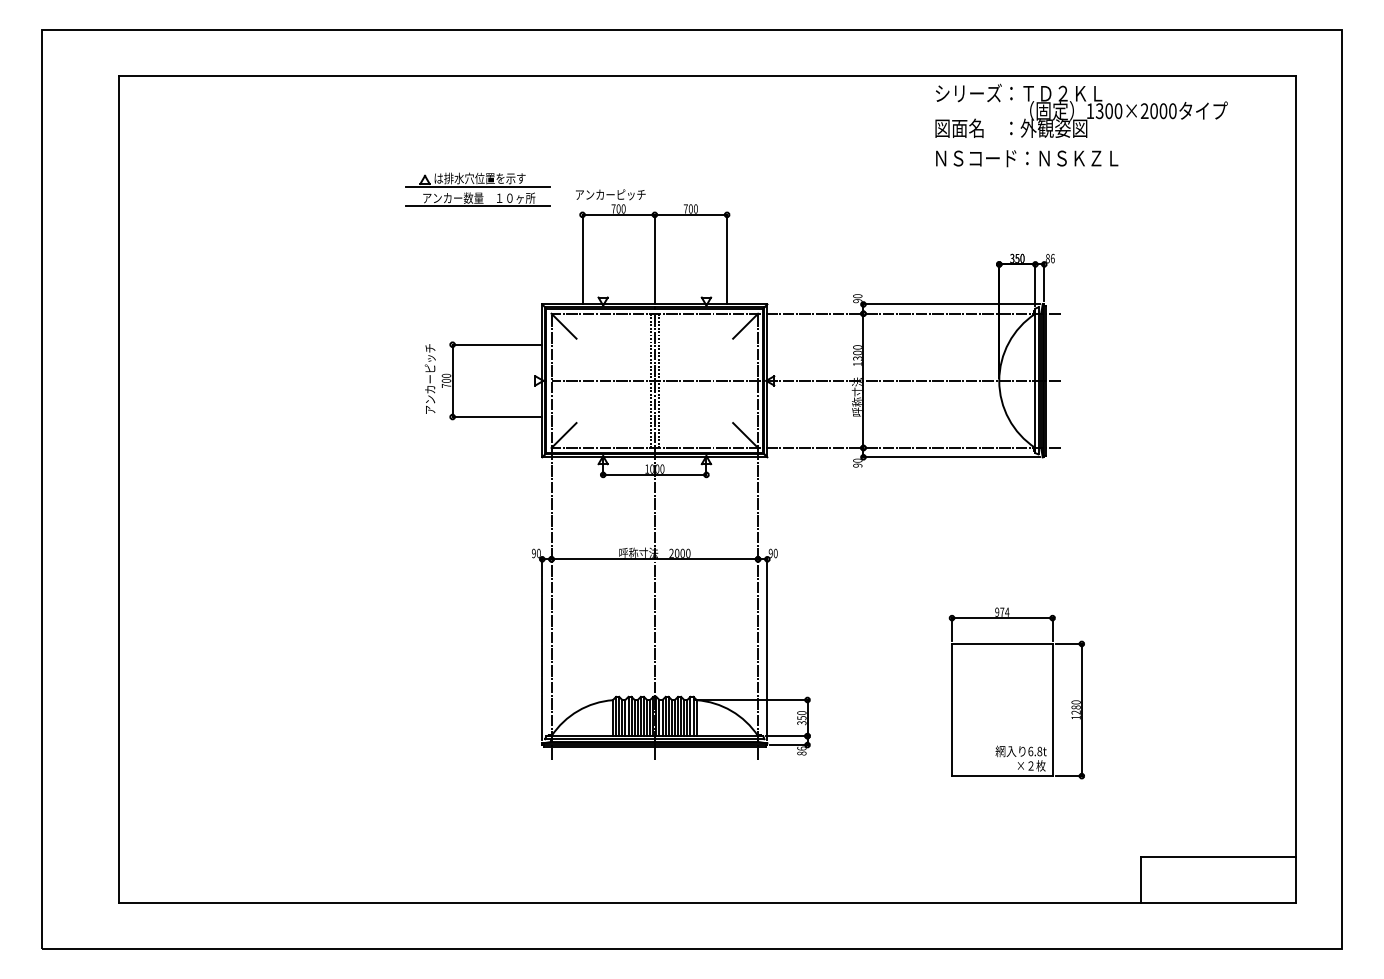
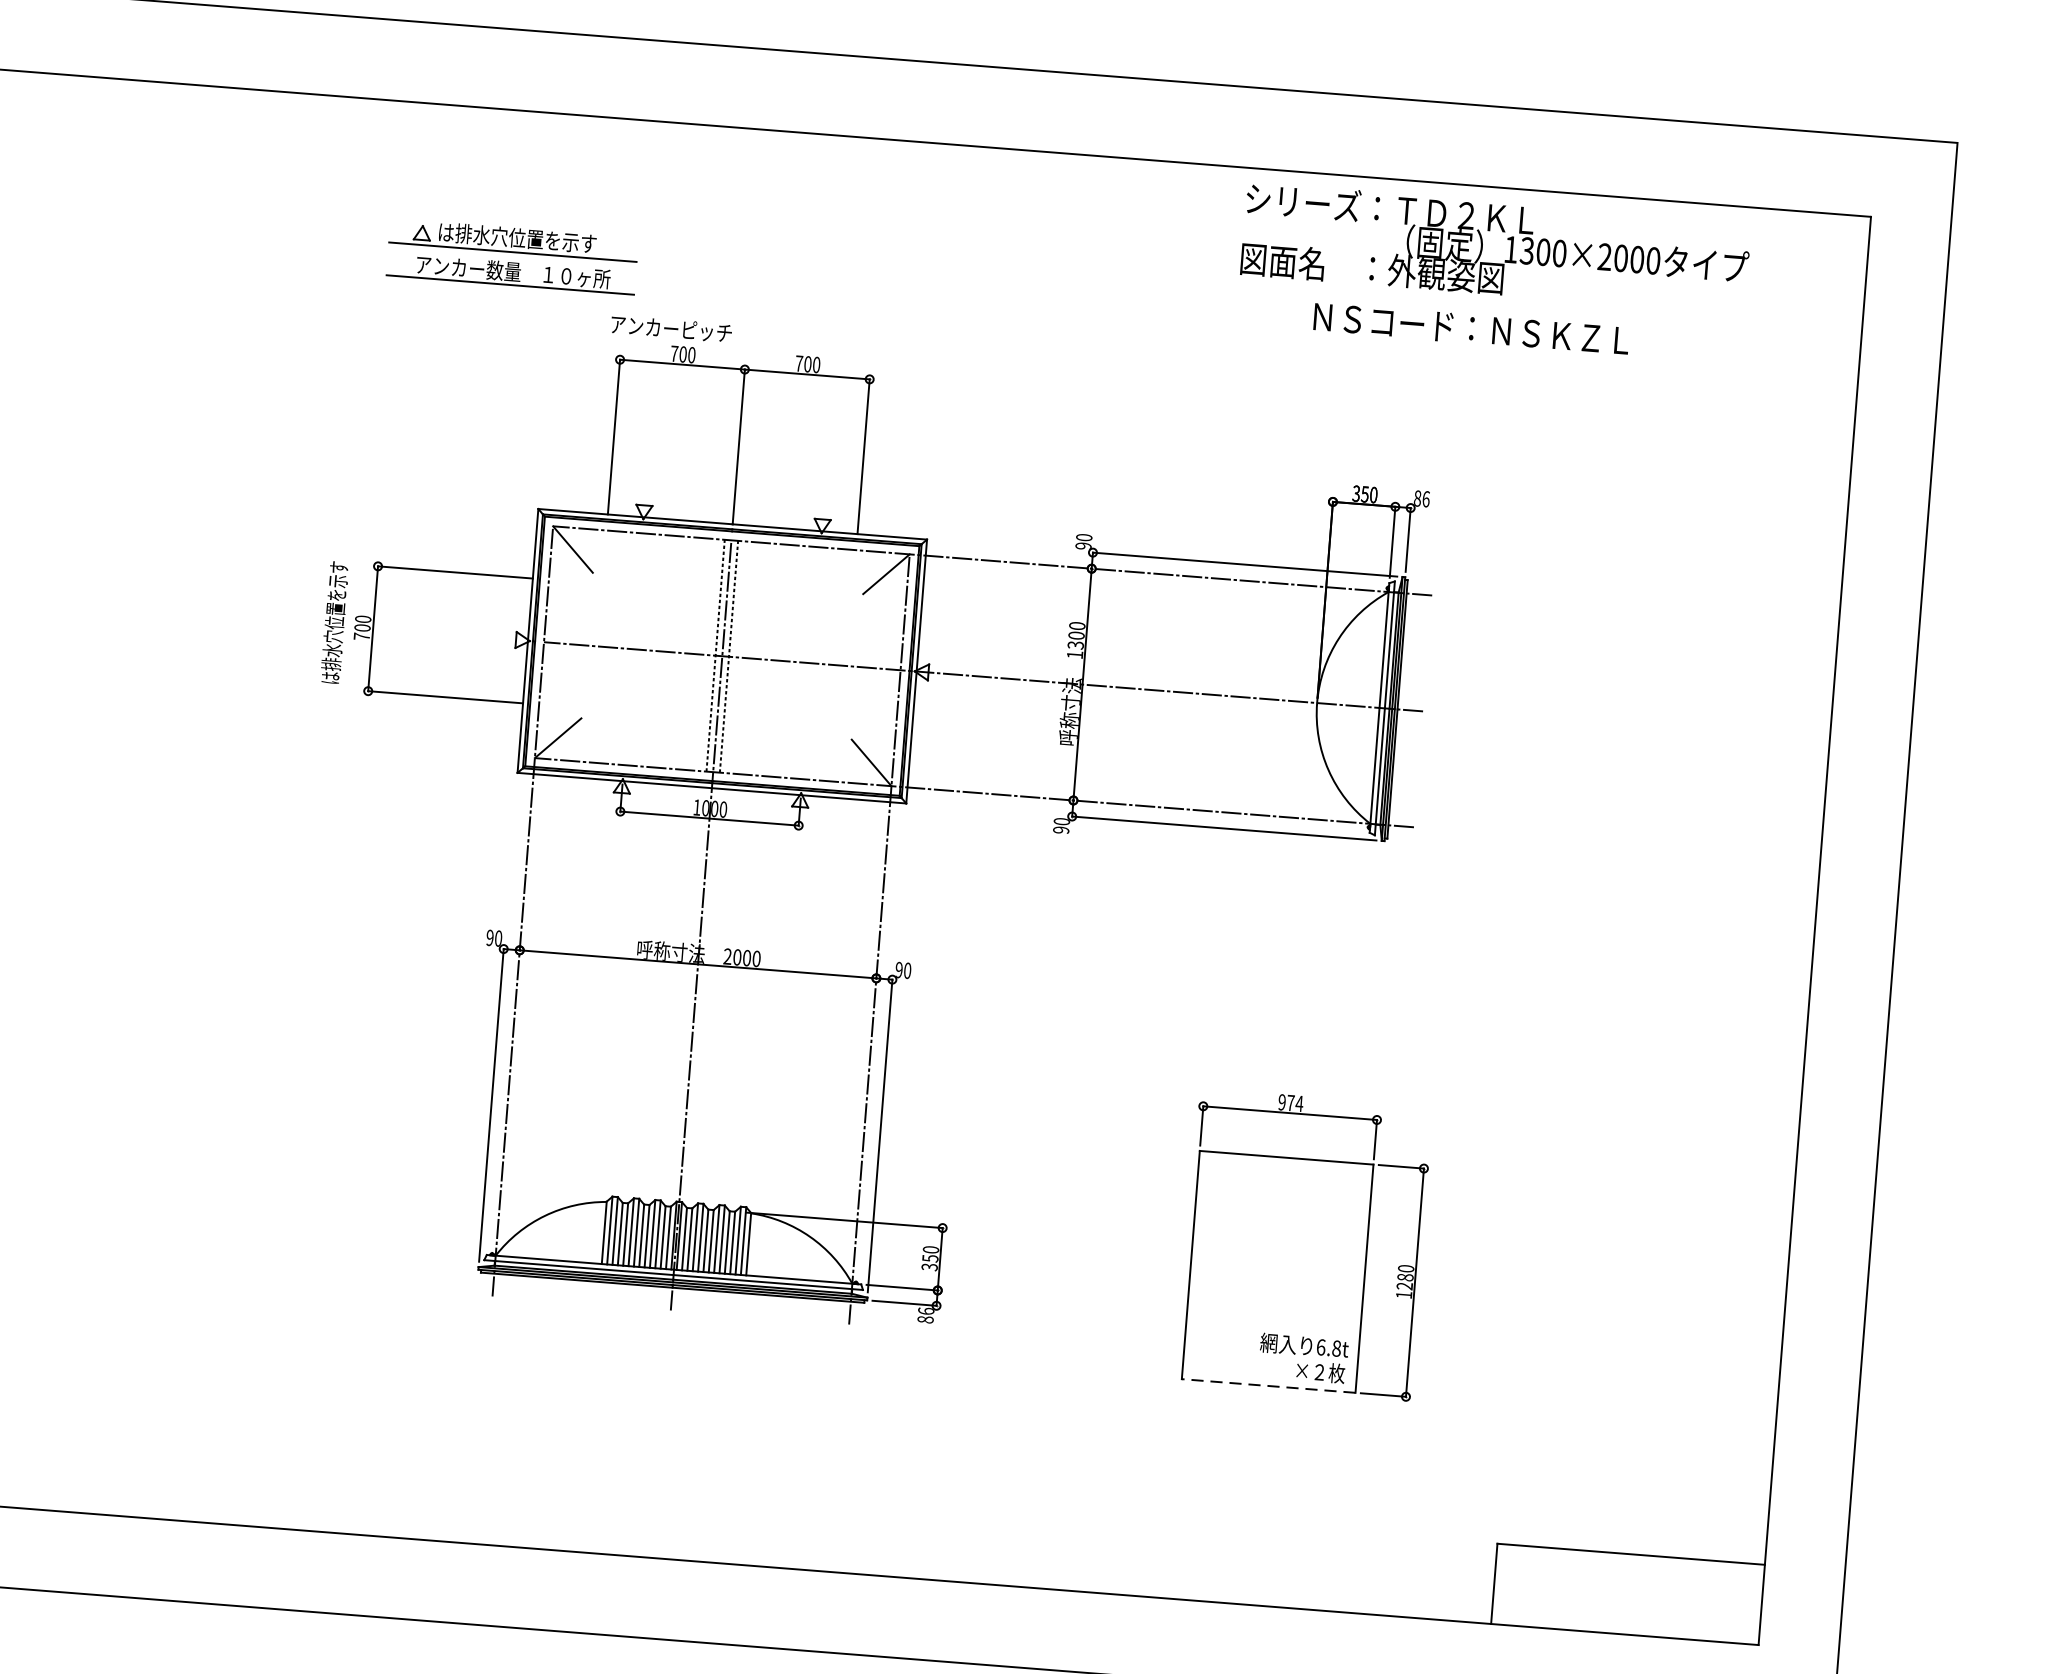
text: (1027, 158) -> (1472, 328), moved
part: (477, 189) -> (511, 256), moved
text: (429, 378) -> (333, 621), アンカーピッチ -> は排水穴位置を示す
line: (1001, 776) -> (1267, 1386), solid -> dashed

